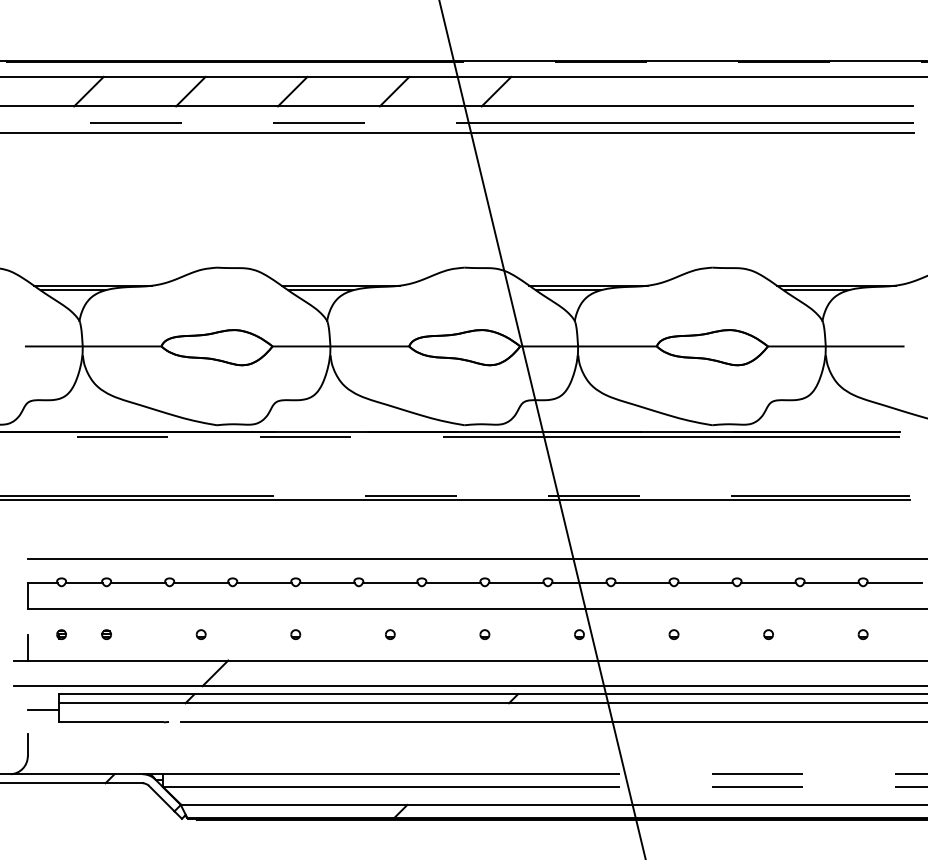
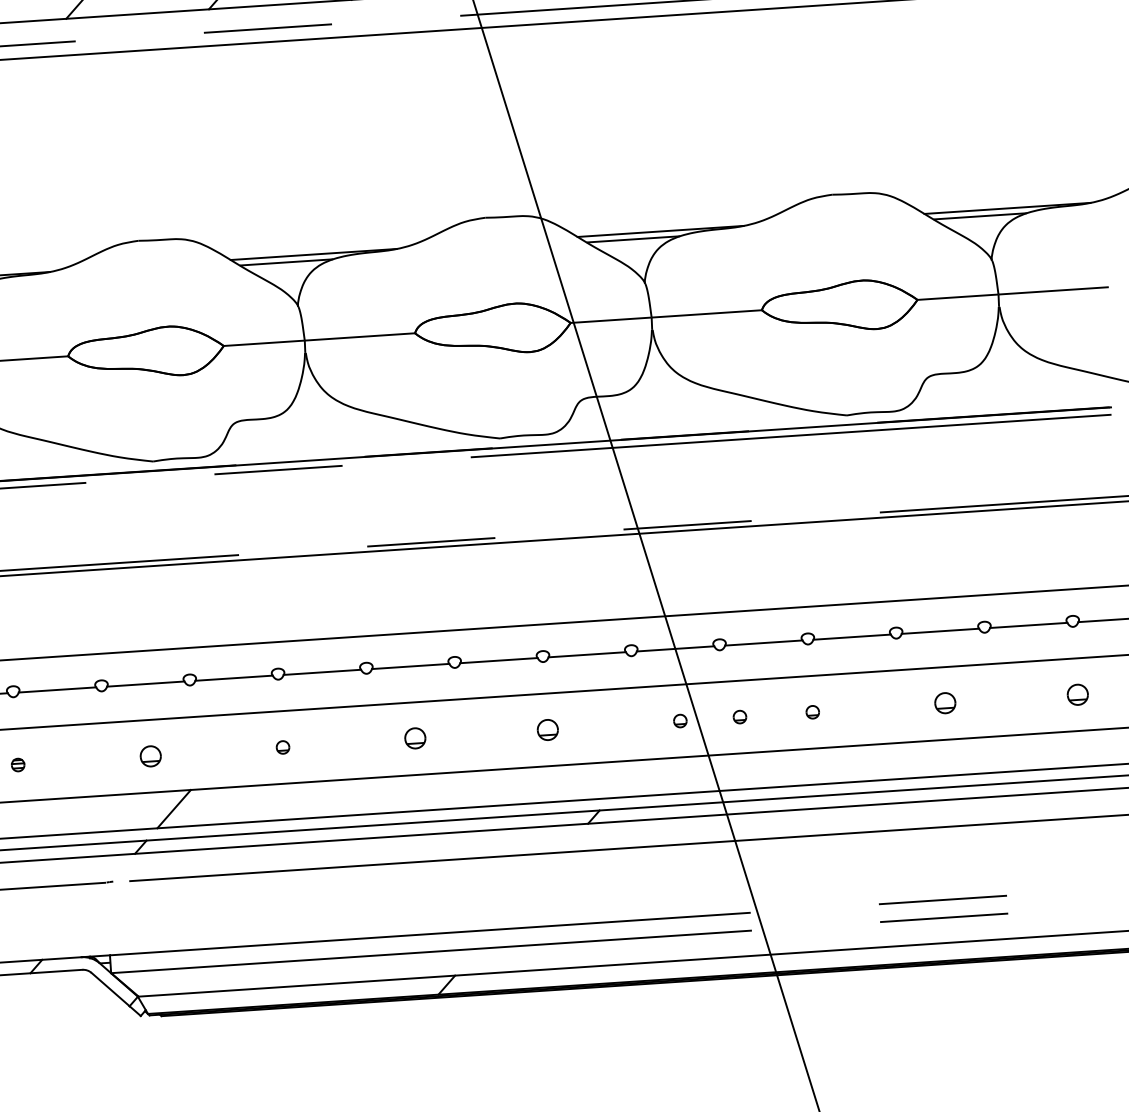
part: (200, 634) -> (149, 756), size x1.6
part: (390, 634) -> (415, 738), size x1.6
part: (484, 634) -> (547, 729), size x1.6
part: (621, 634) -> (739, 716), added
part: (768, 634) -> (945, 703), size x1.6
part: (862, 634) -> (1076, 694), size x1.6

